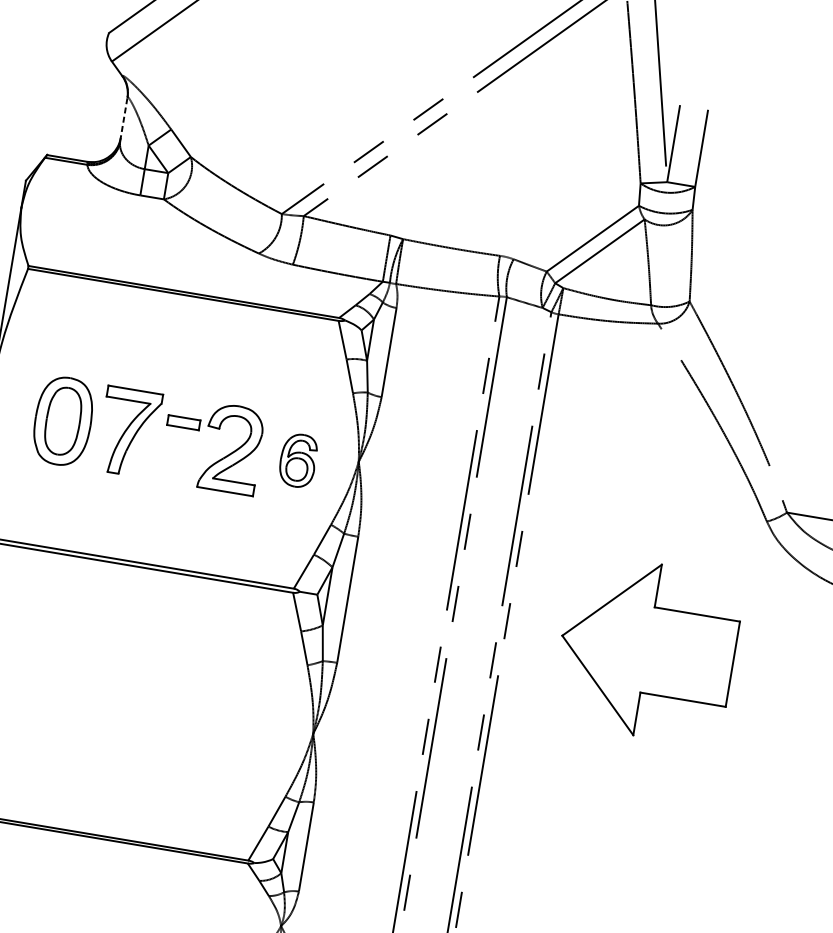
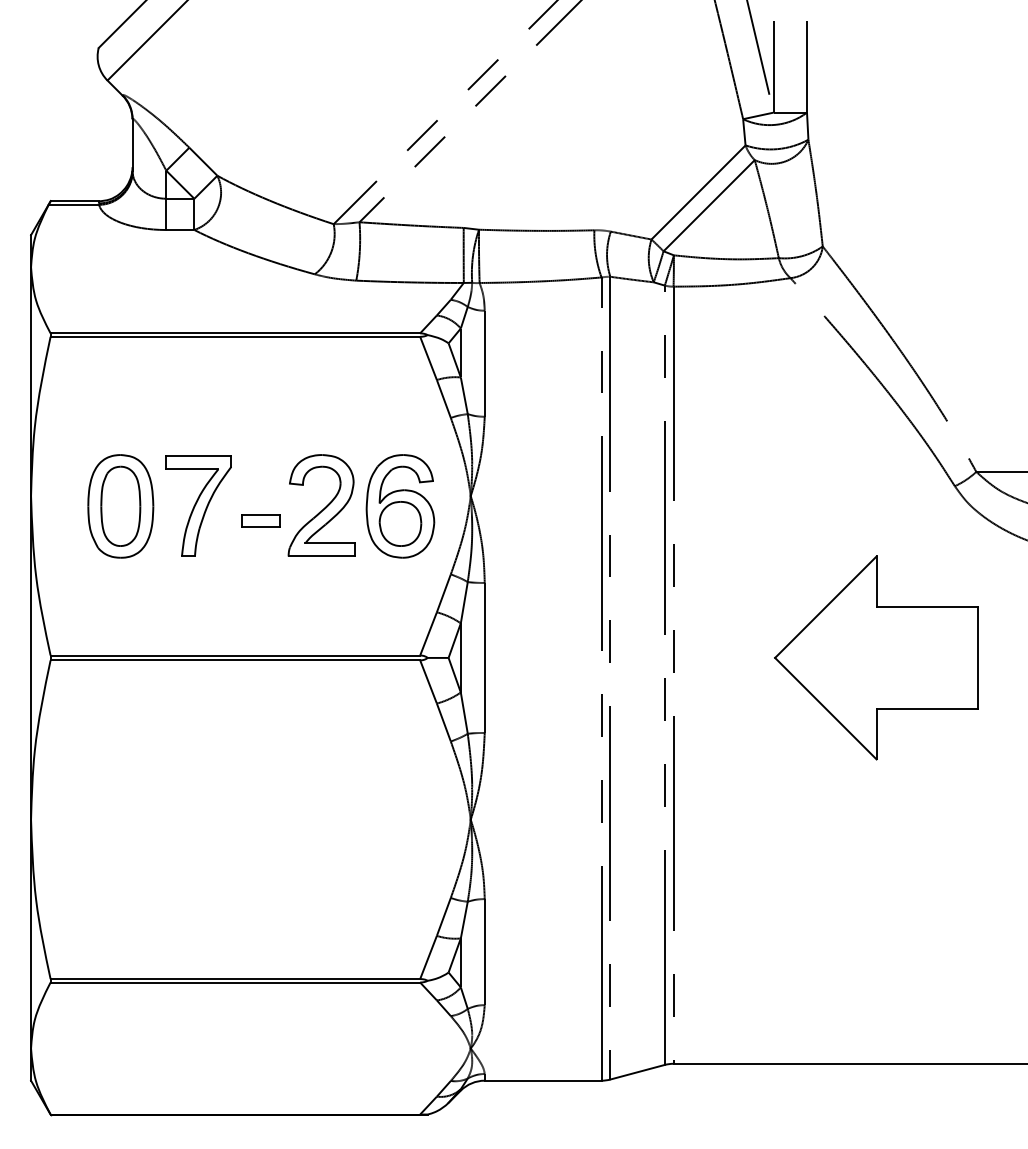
line: (123, 118) -> (132, 144), dashed -> solid
part: (183, 422) -> (260, 520), moved
part: (298, 460) -> (400, 506), size x1.67
part: (647, 649) -> (876, 657), moved

